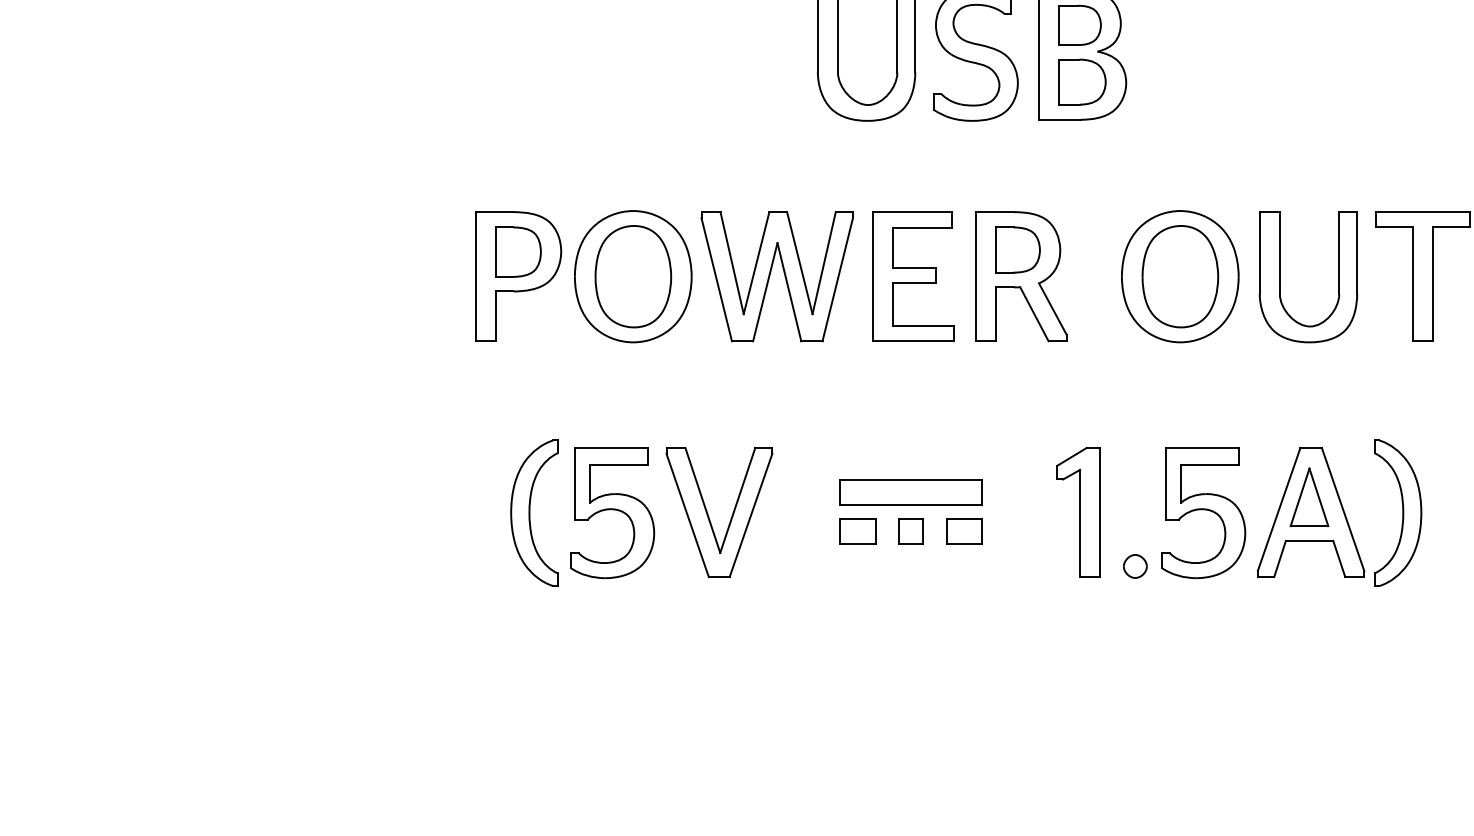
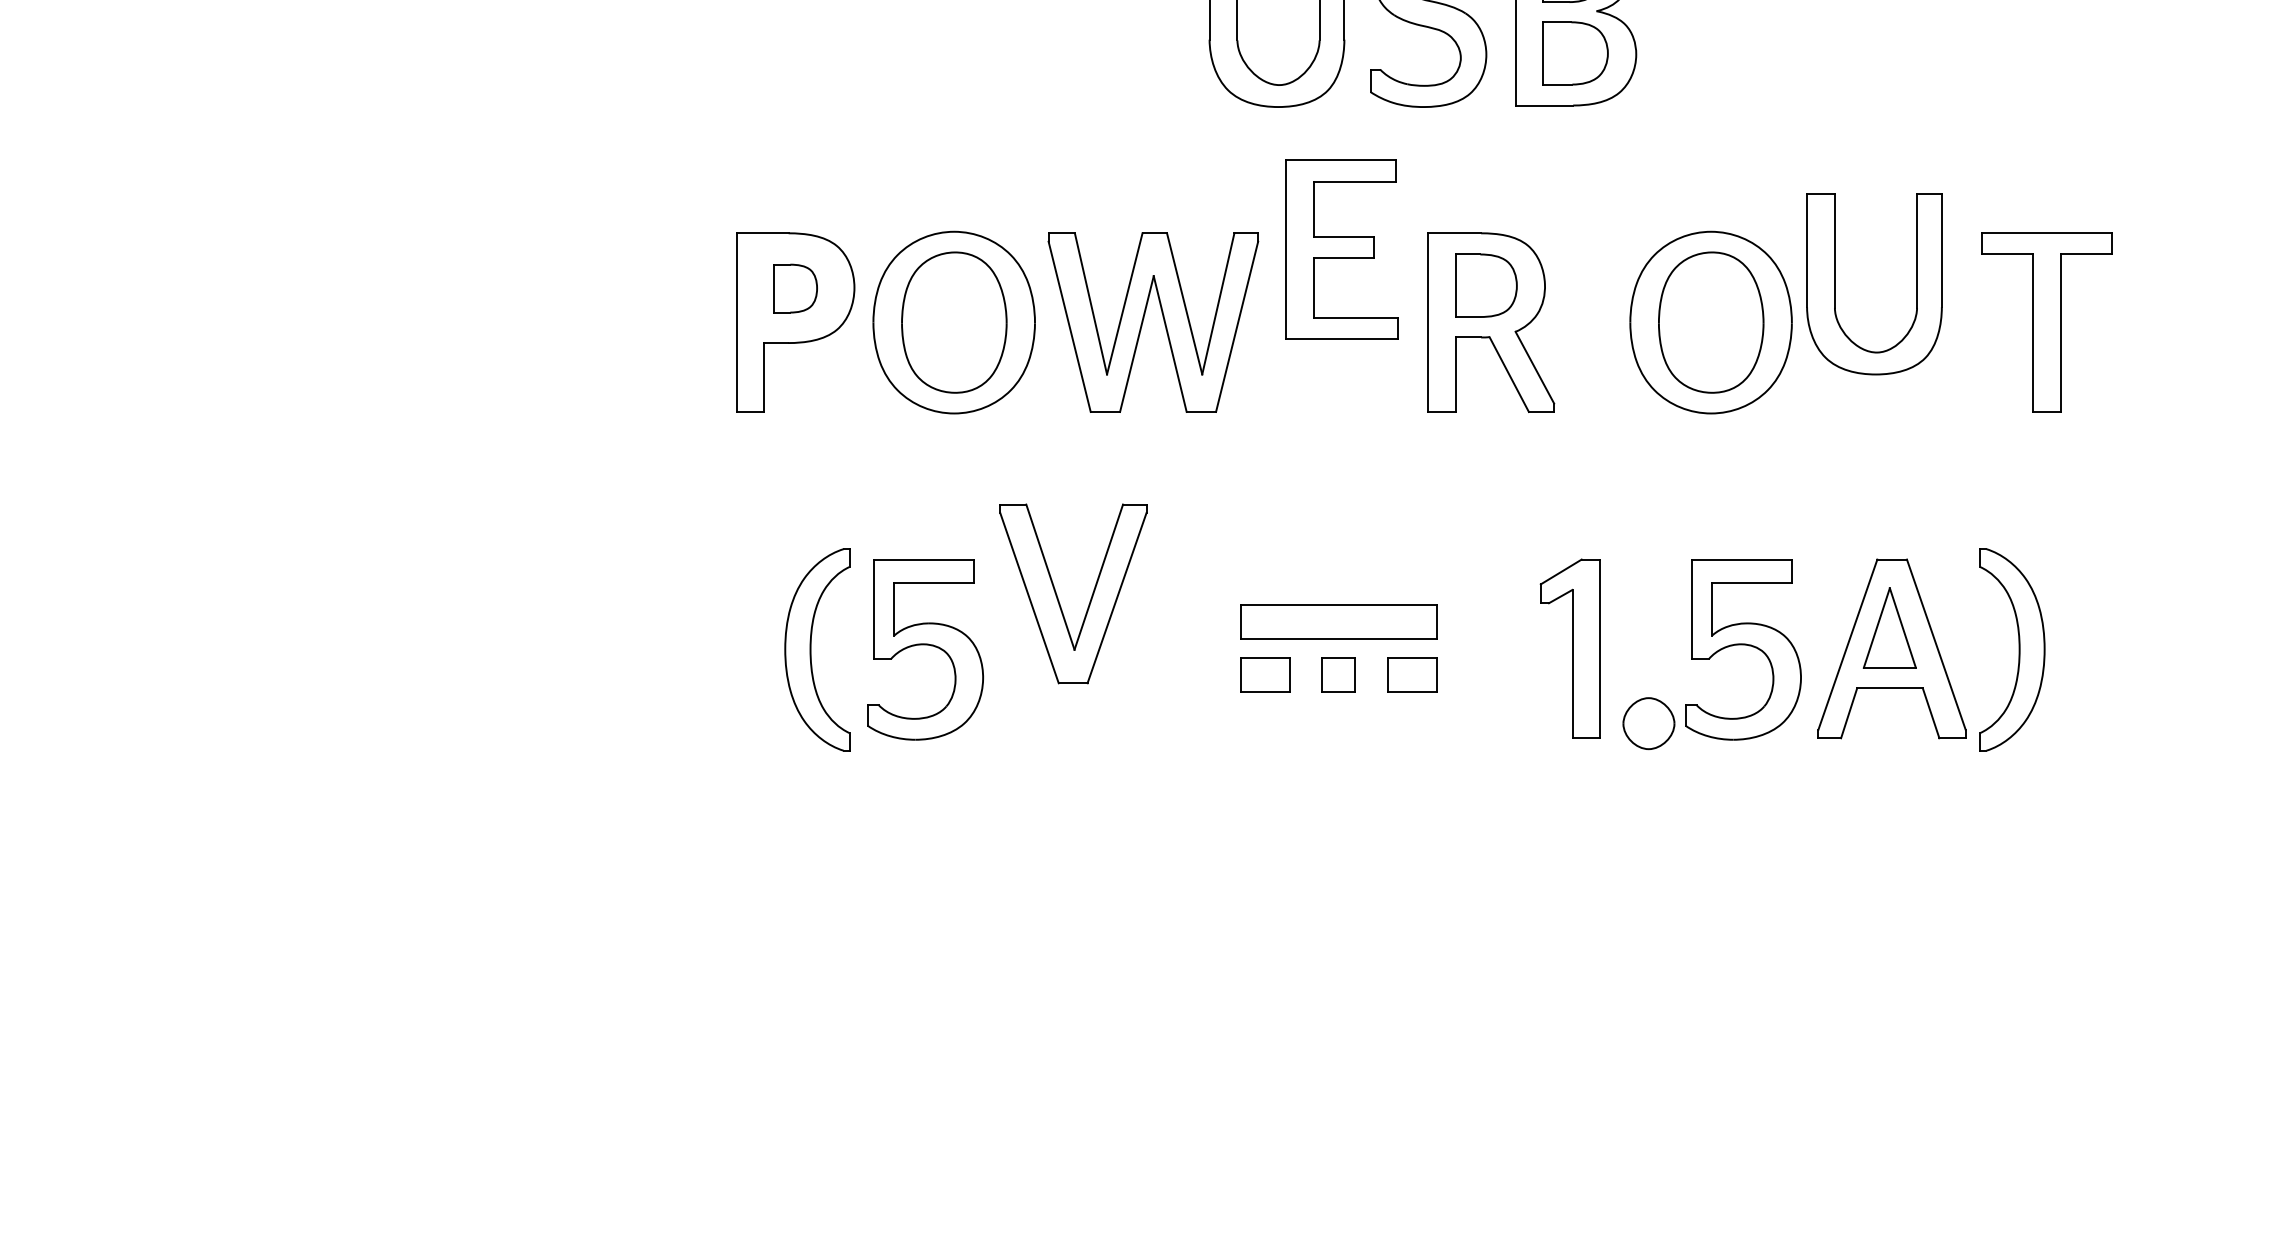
part: (518, 252) -> (795, 288), size x0.7
part: (913, 276) -> (1341, 249), moved
part: (1280, 277) -> (1835, 284), moved
part: (708, 515) -> (1058, 597), moved
part: (1135, 566) -> (1648, 723), size x1.6

